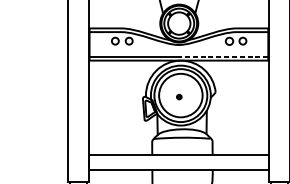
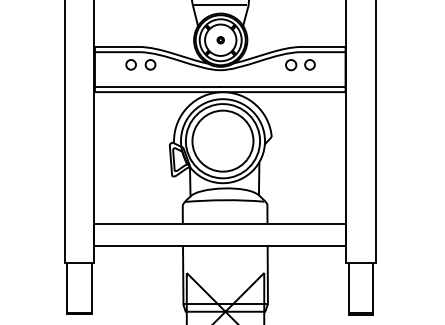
line: (222, 56) -> (281, 86), dashed -> solid
part: (179, 97) -> (220, 40), moved

